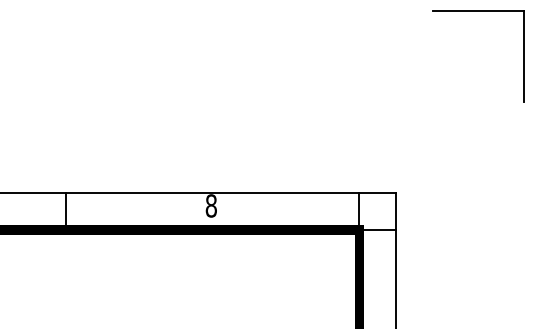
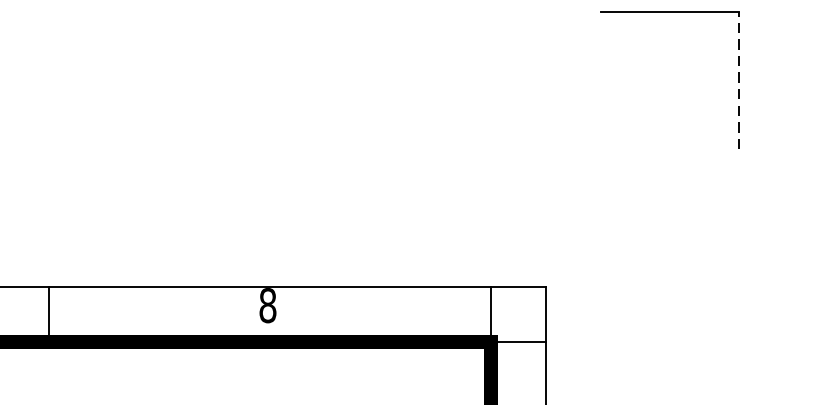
line: (523, 56) -> (738, 80), solid -> dashed

